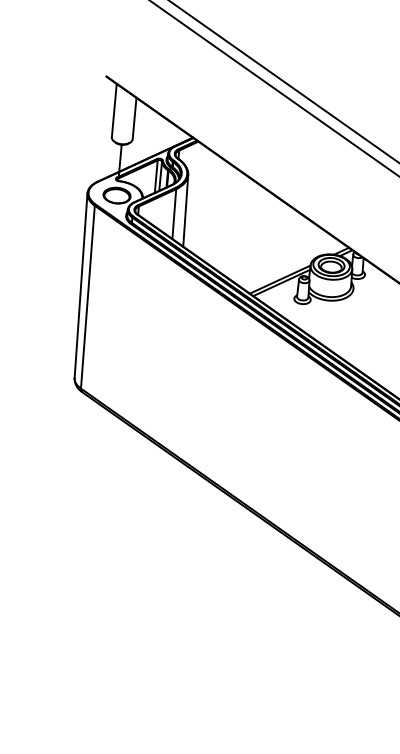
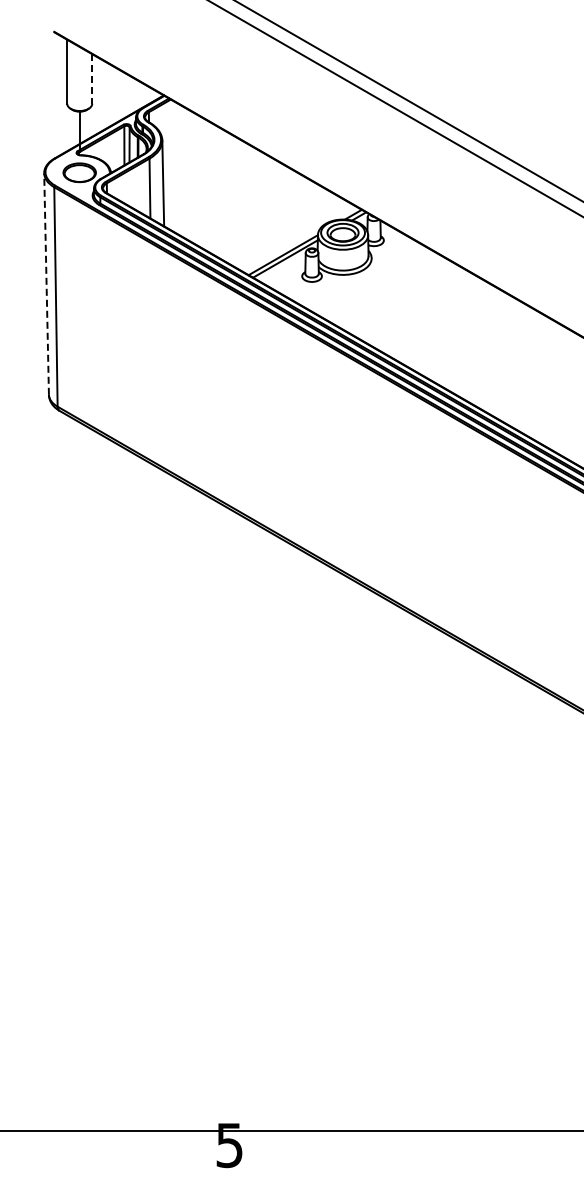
line: (134, 119) -> (92, 79), solid -> dashed
line: (80, 286) -> (46, 284), solid -> dashed

